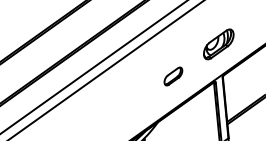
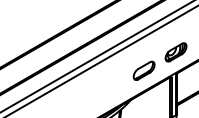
part: (172, 76) -> (143, 70), size x1.67

